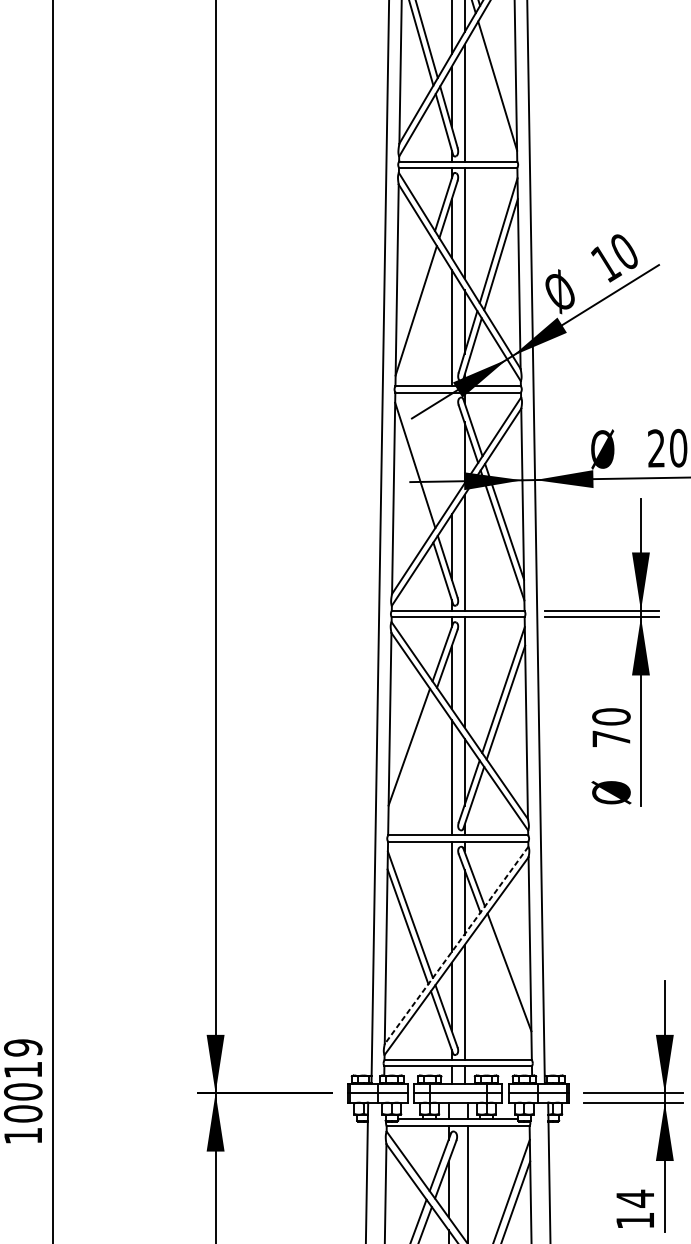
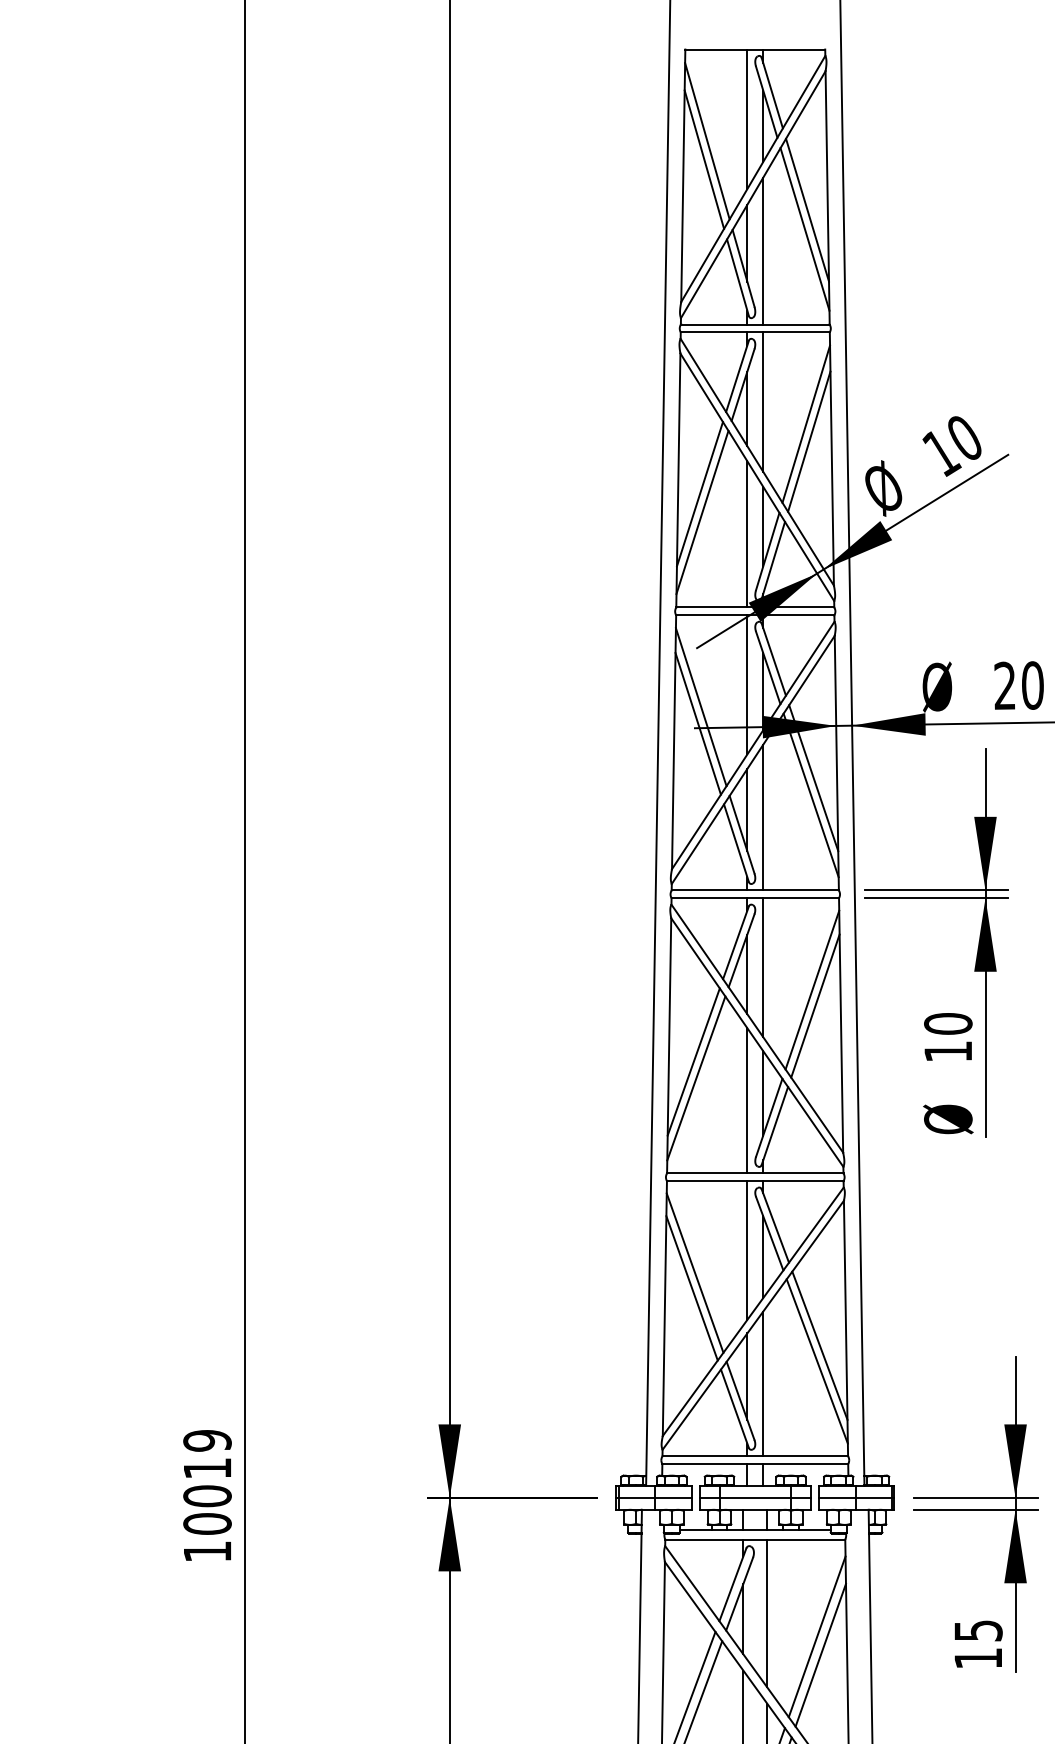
line: (499, 70) -> (807, 209), added
line: (413, 296) -> (699, 494), added
line: (451, 447) -> (747, 684), added
line: (412, 478) -> (697, 723), added
text: (610, 738) -> (947, 1051), 70 -> 10
line: (411, 760) -> (696, 1078), added
line: (456, 945) -> (753, 1311), dashed -> solid
line: (506, 984) -> (816, 1361), added
text: (635, 1198) -> (978, 1630), 14 -> 15

